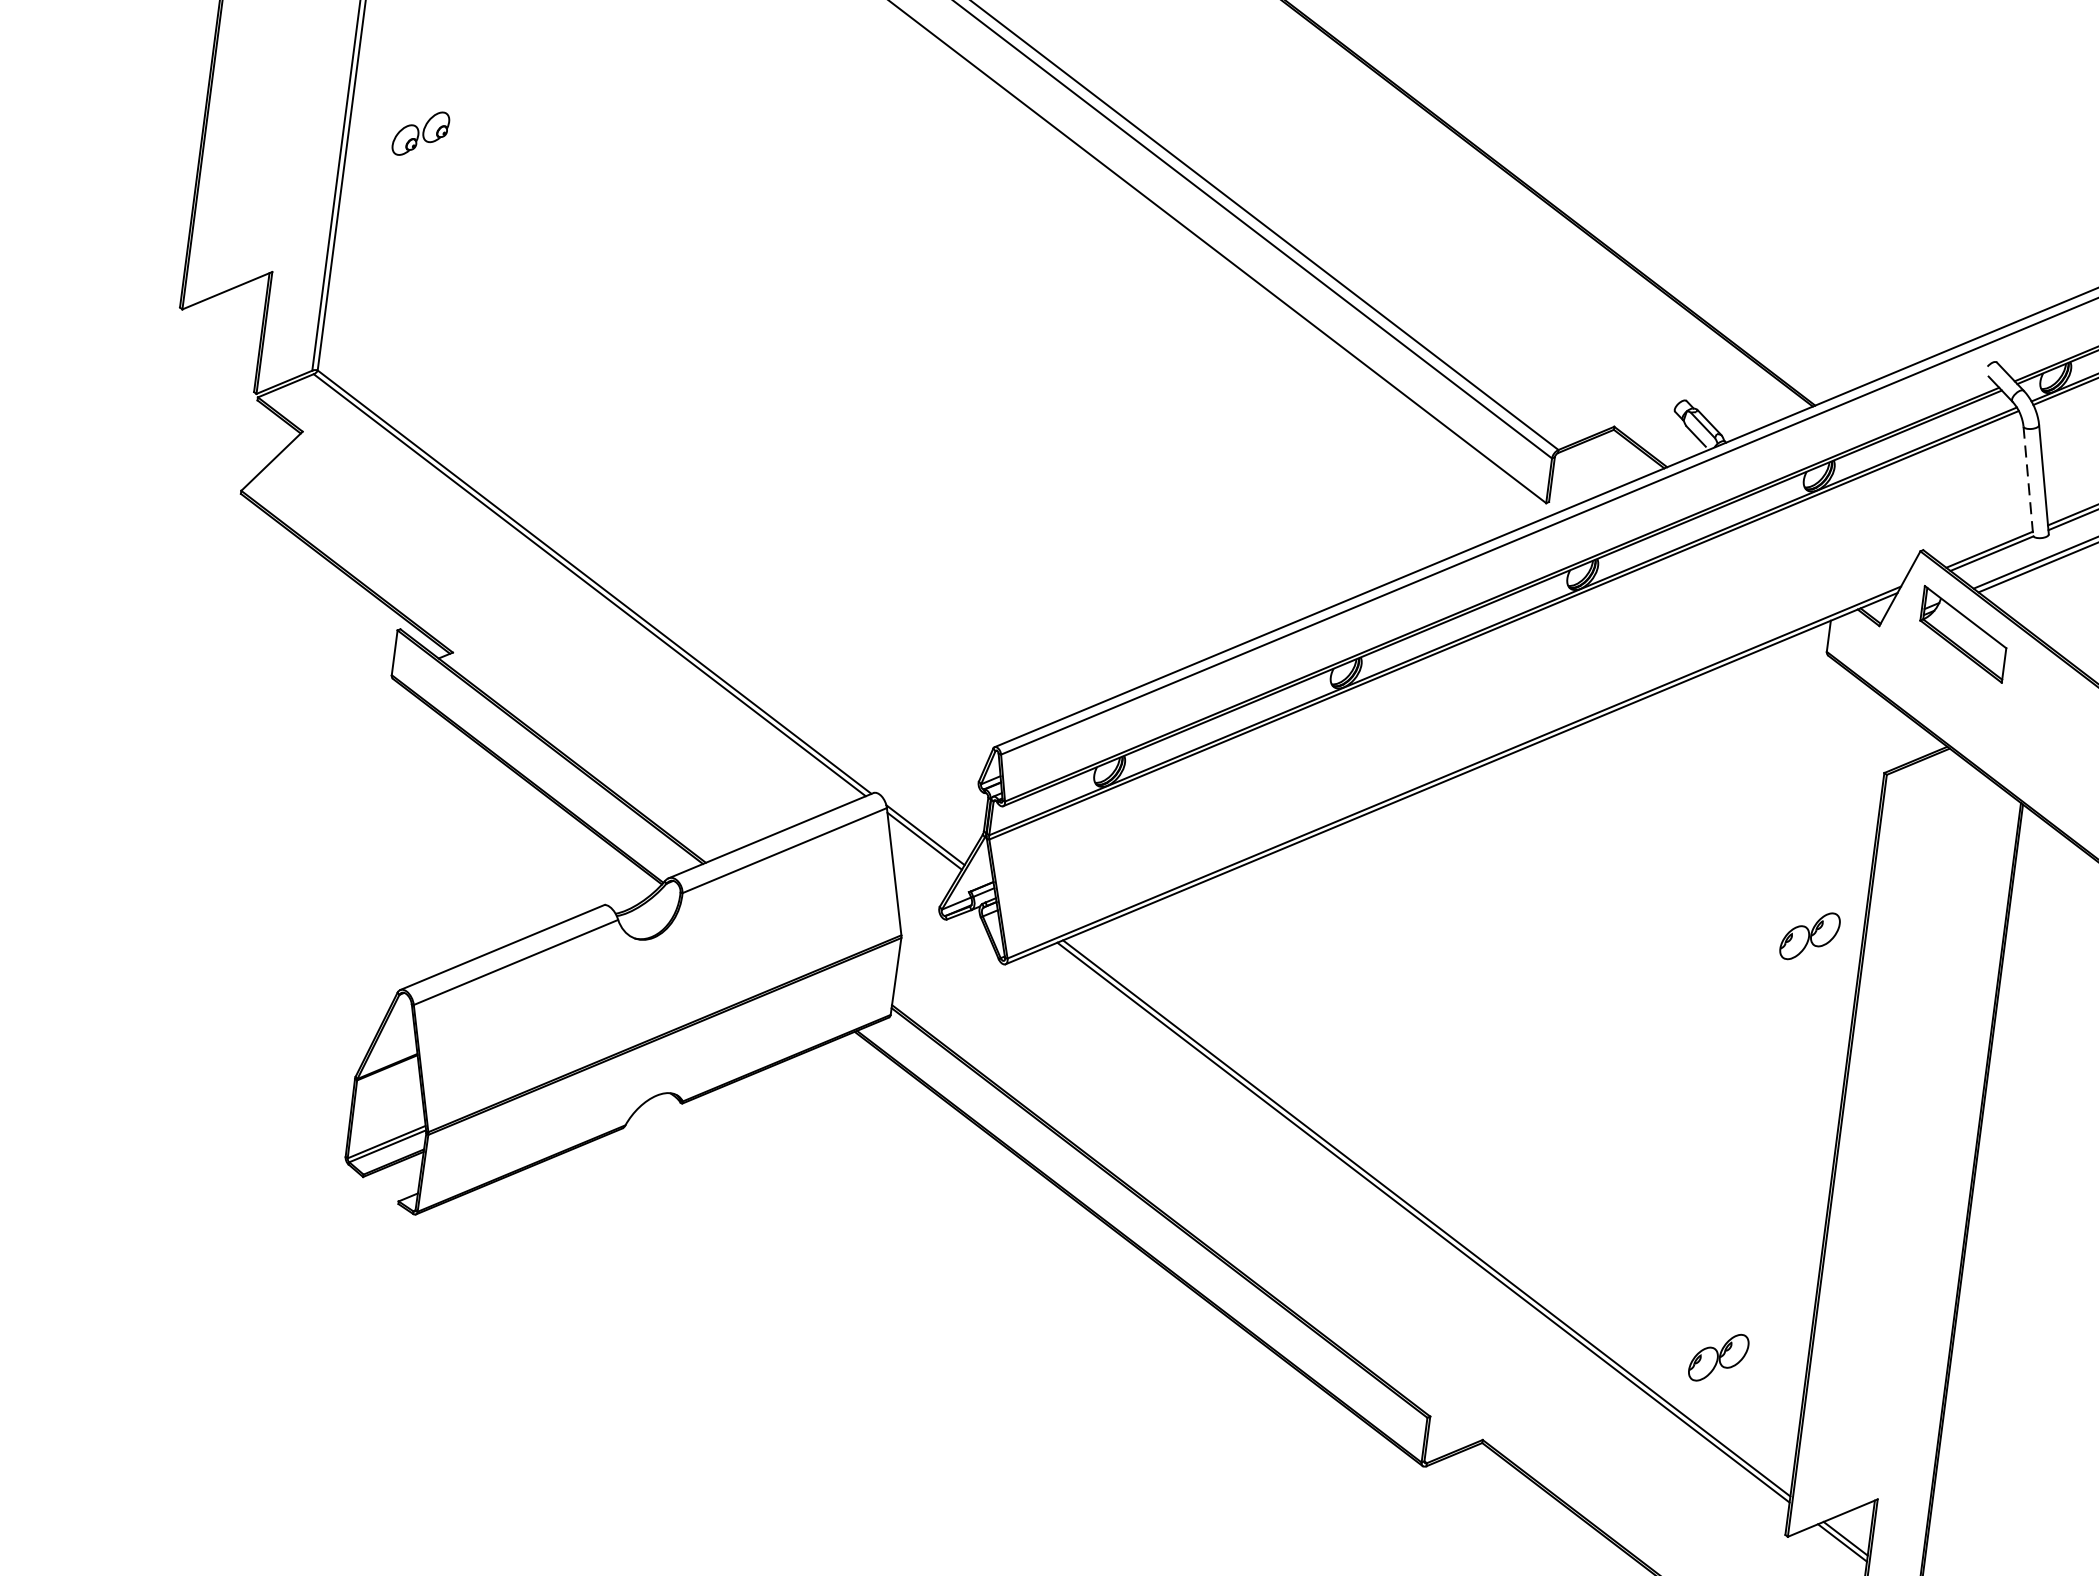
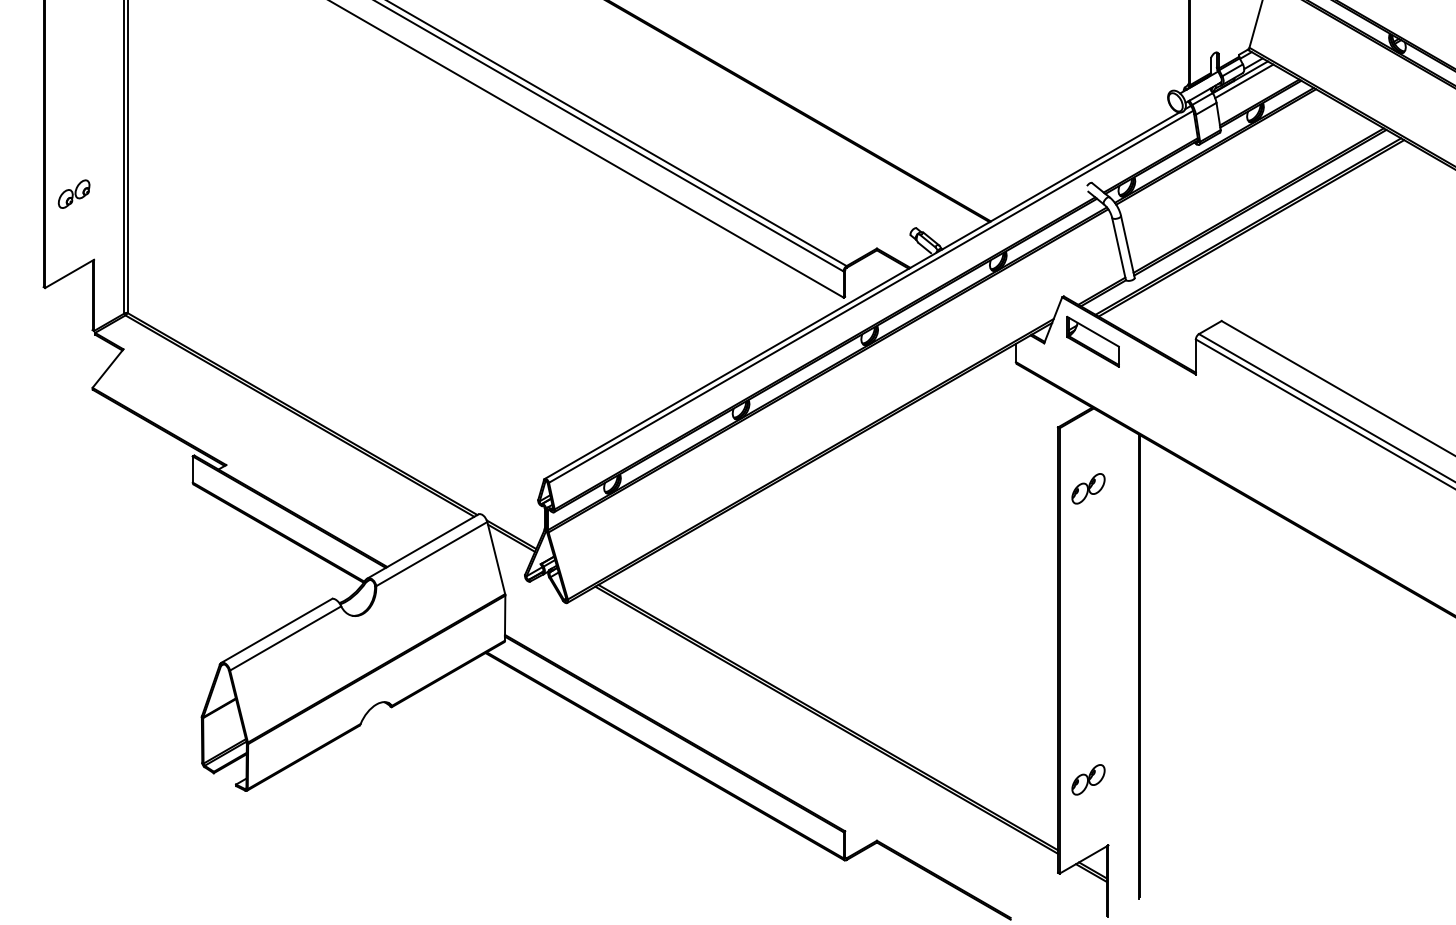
part: (419, 132) -> (73, 193), moved
line: (2029, 480) -> (1119, 248), dashed -> solid
part: (1810, 935) -> (1088, 488), moved
part: (1718, 1357) -> (1088, 779), moved

